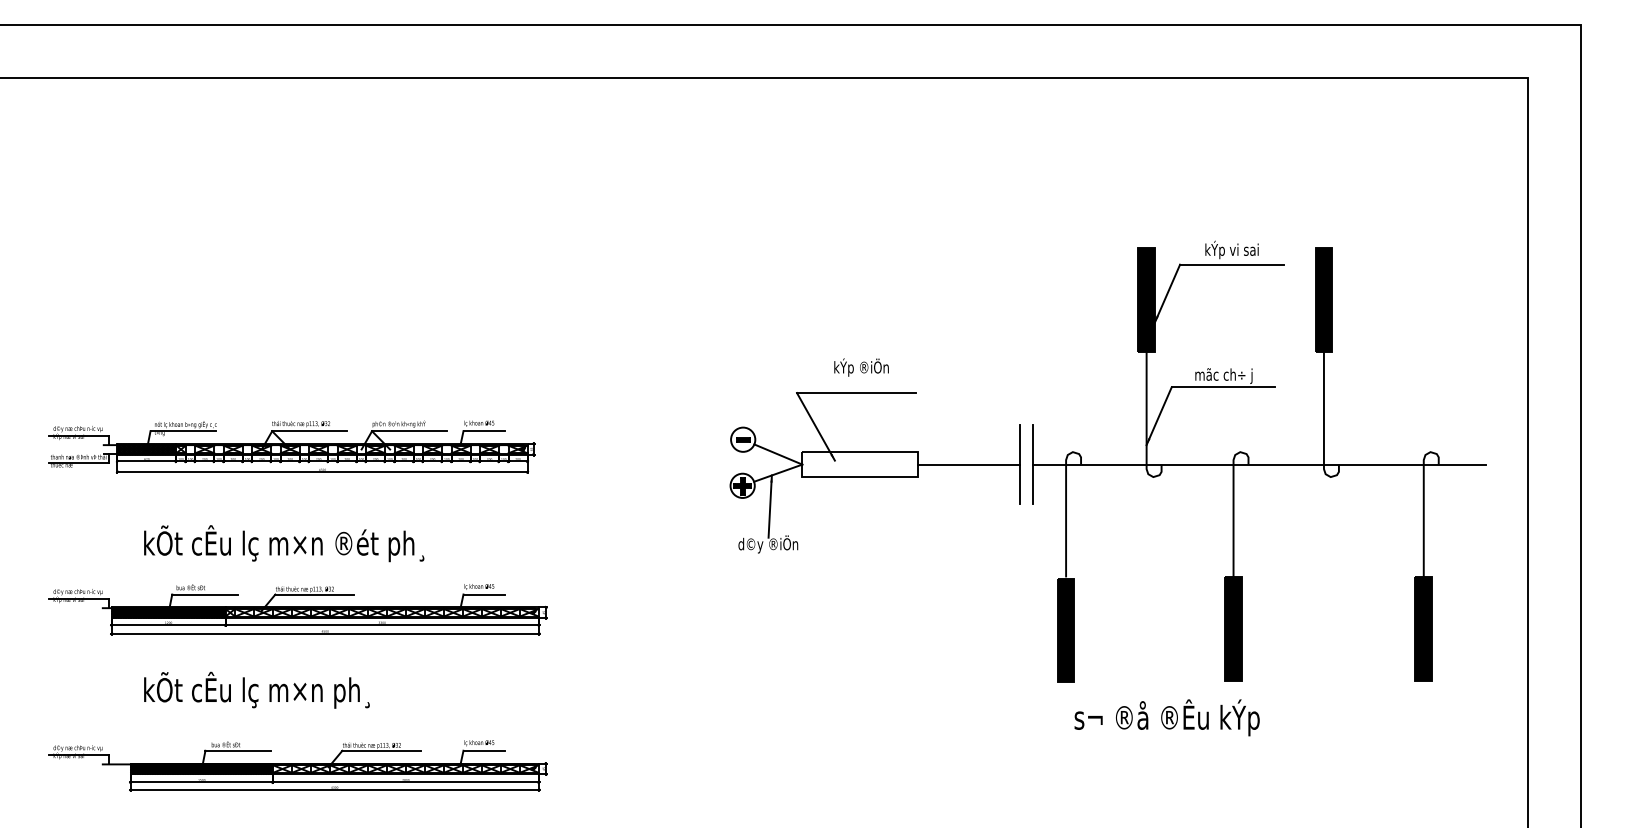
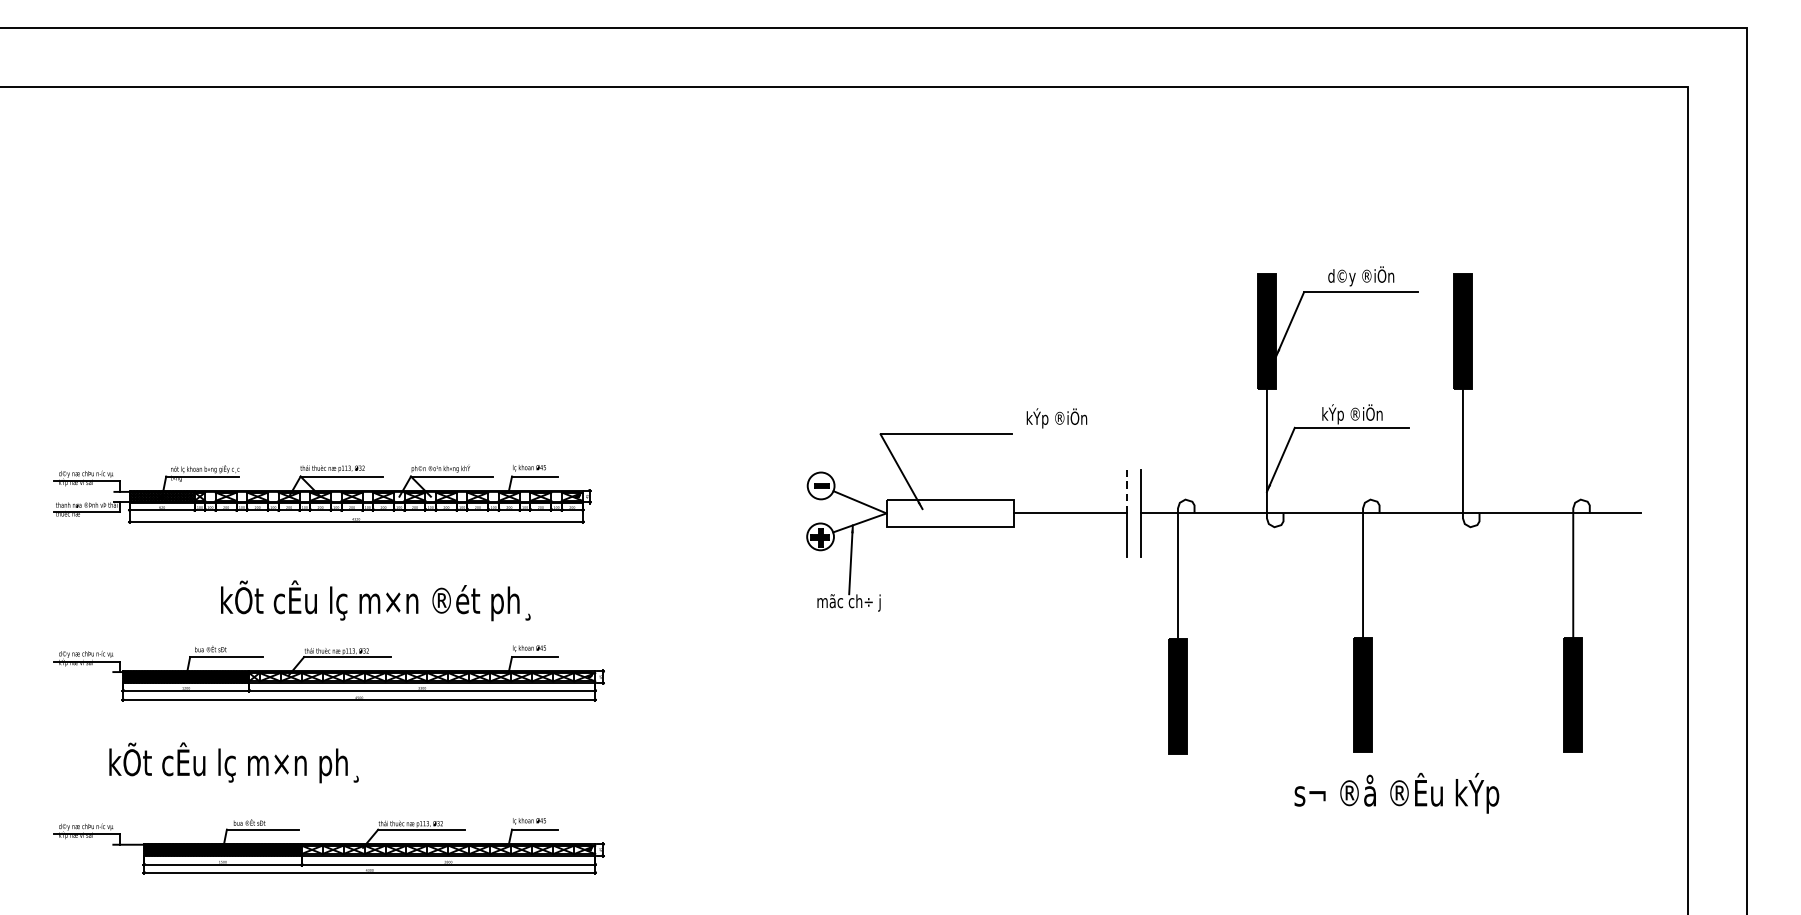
text: (1231, 249) -> (1360, 275), kÝp vi sai -> d©y ®iÖn
text: (861, 367) -> (1056, 418), moved
text: (1223, 374) -> (1351, 413), mãc ch÷ j -> kÝp ®iÖn
line: (1020, 444) -> (1127, 491), solid -> dashed
text: (284, 543) -> (376, 600), moved
text: (768, 544) -> (849, 601), d©y ®iÖn -> mãc ch÷ j
text: (256, 689) -> (233, 761), moved
text: (1166, 717) -> (1396, 792), moved

